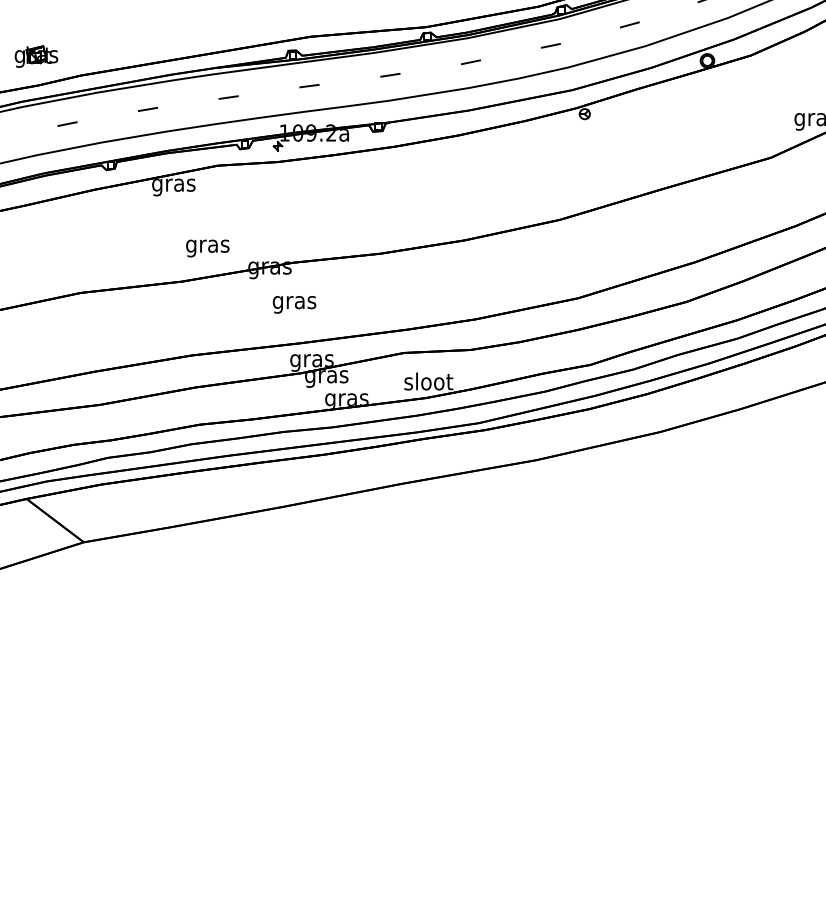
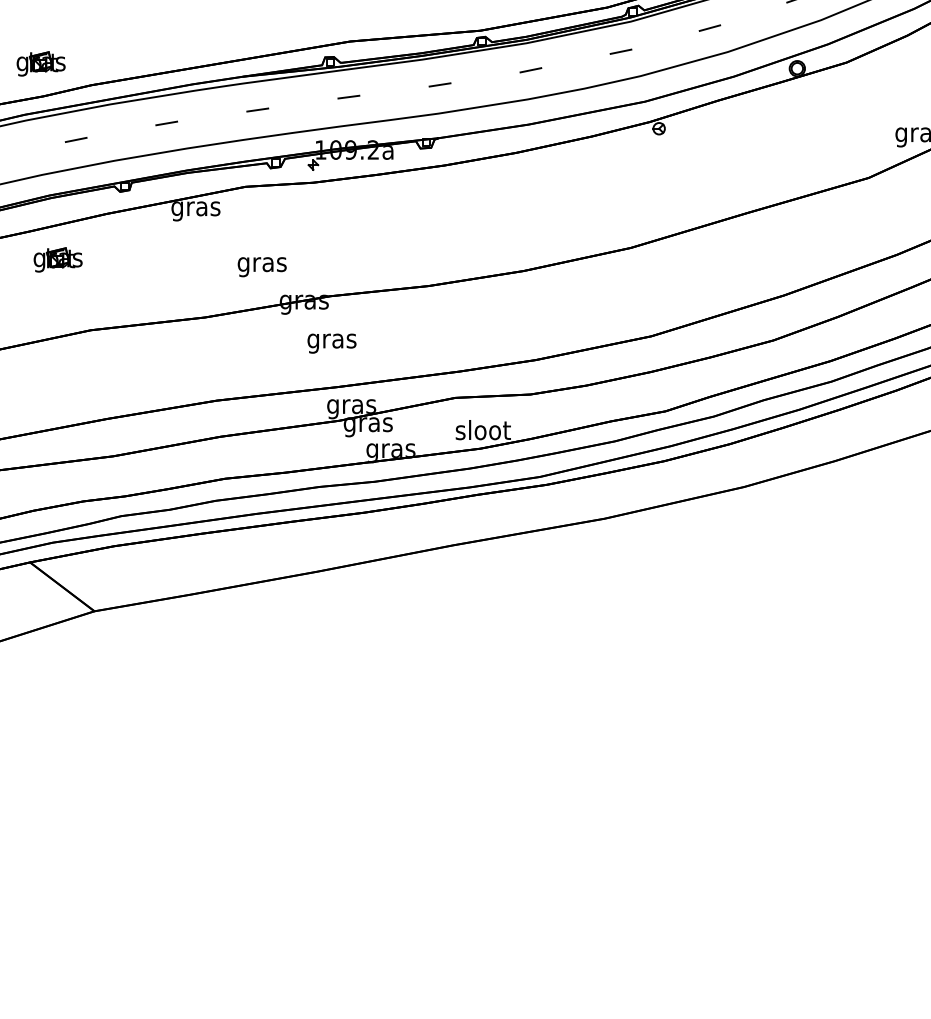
part: (50, 230) -> (57, 259), added
text: (207, 248) -> (261, 267), moved

